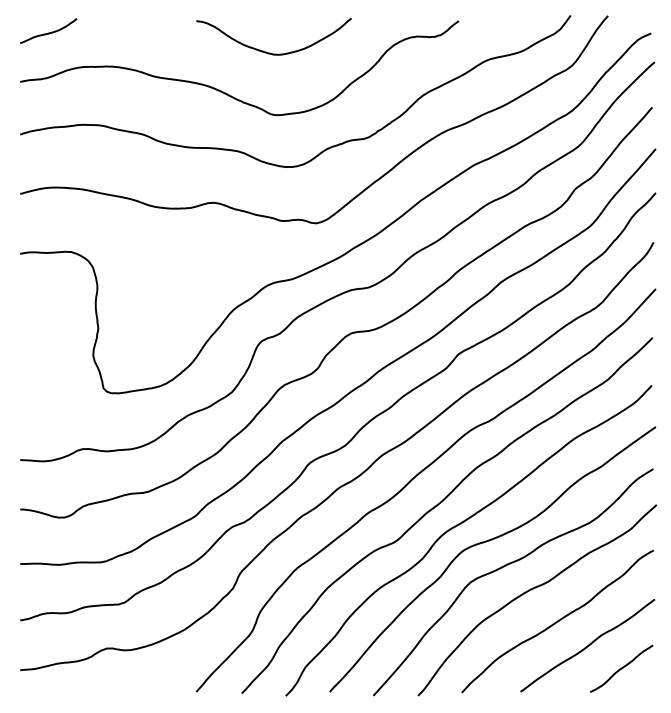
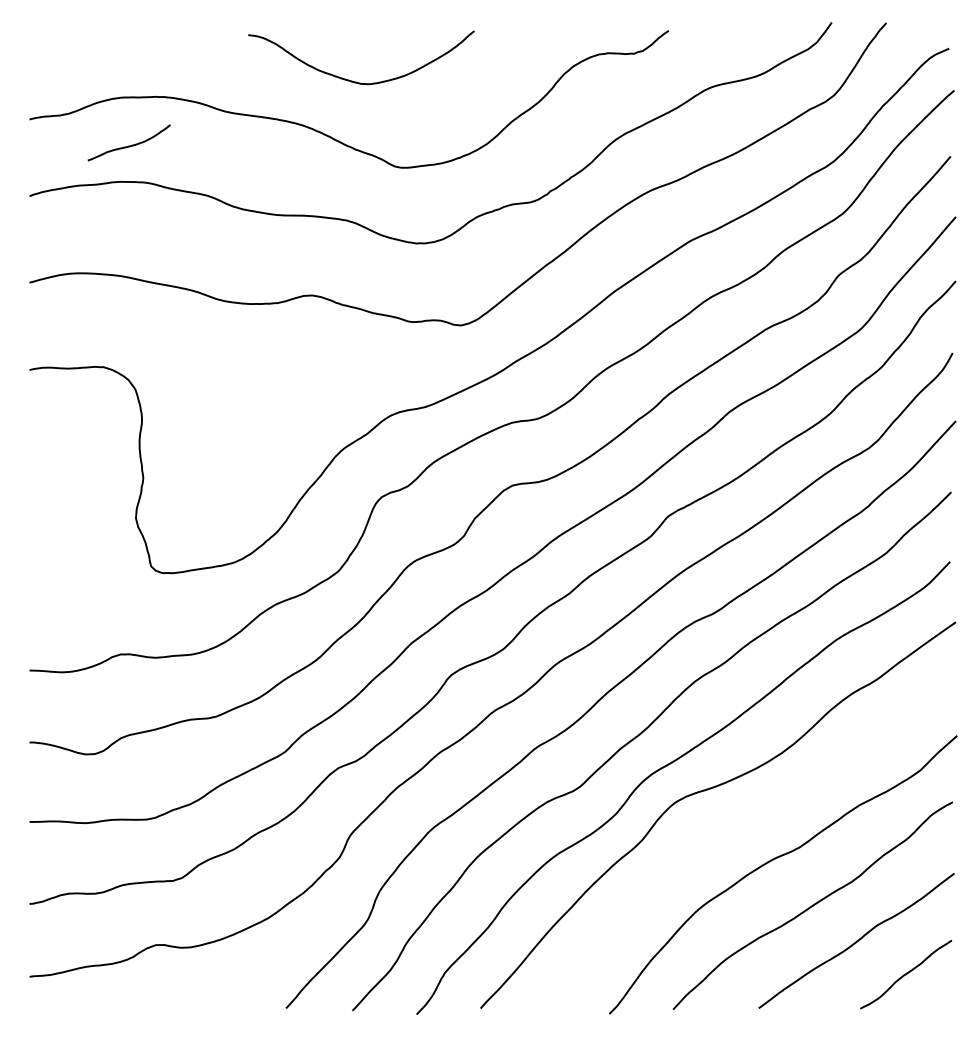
curve: (48, 32) -> (129, 144), moved
curve: (270, 52) -> (356, 80), moved
curve: (506, 566) -> (738, 825), removed

